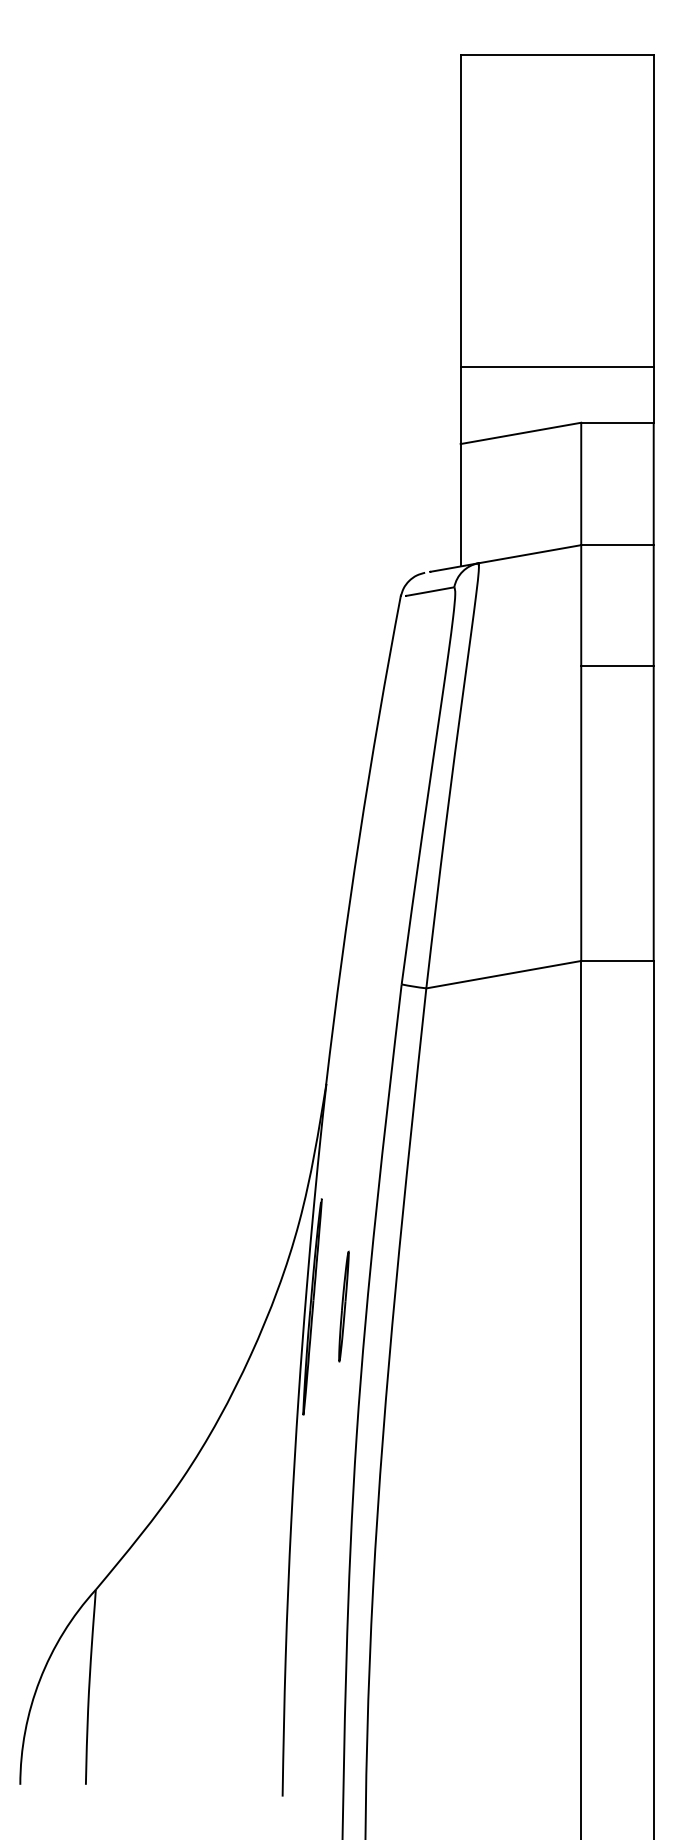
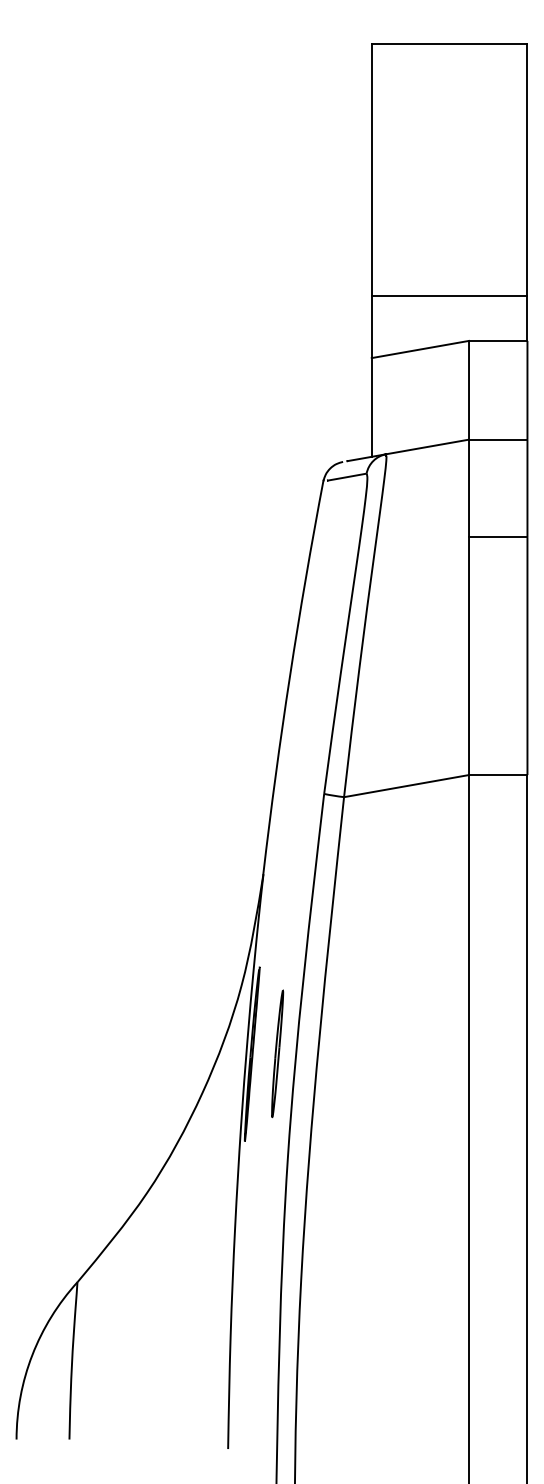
part: (343, 1306) -> (277, 1053), size x1.43

